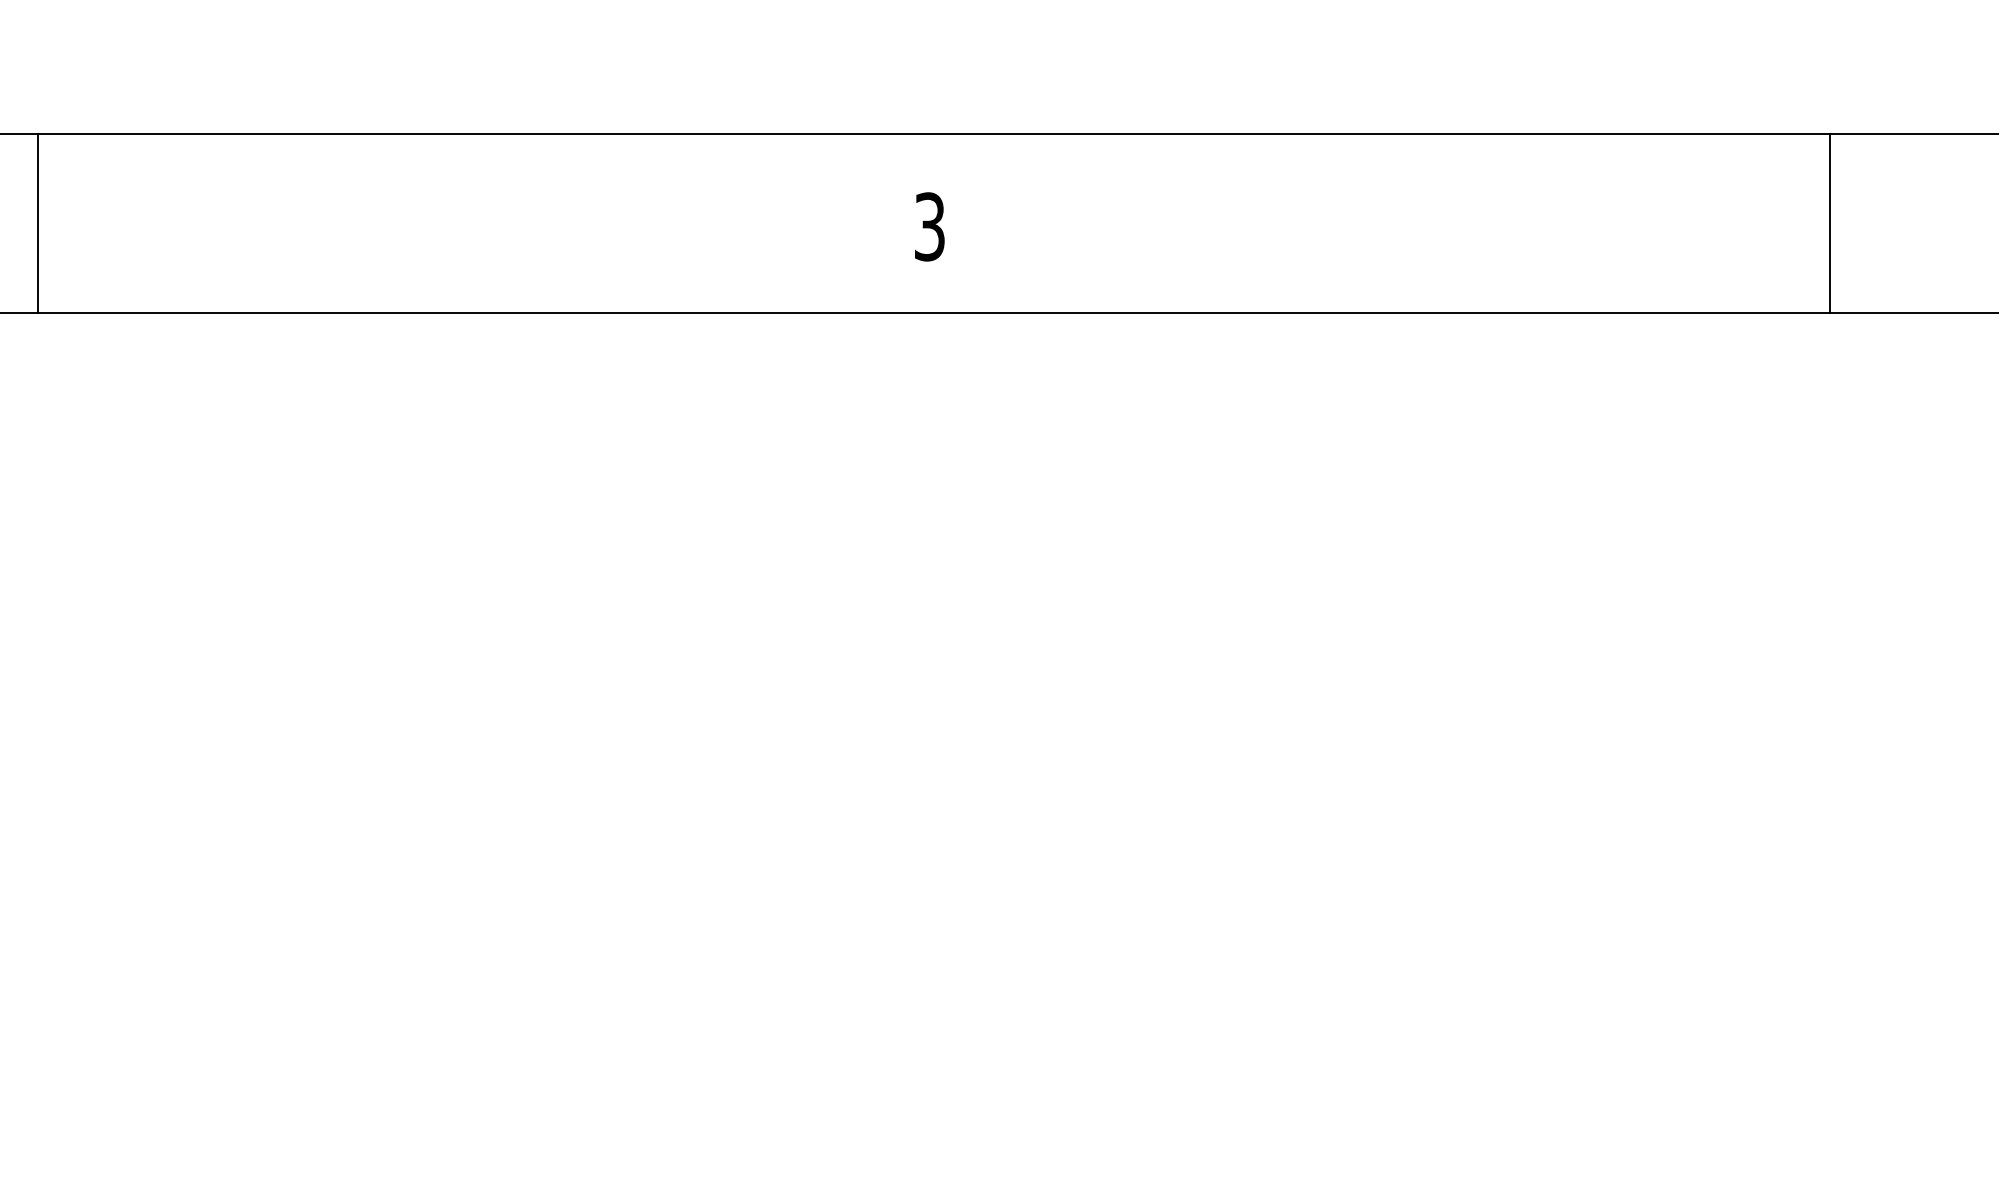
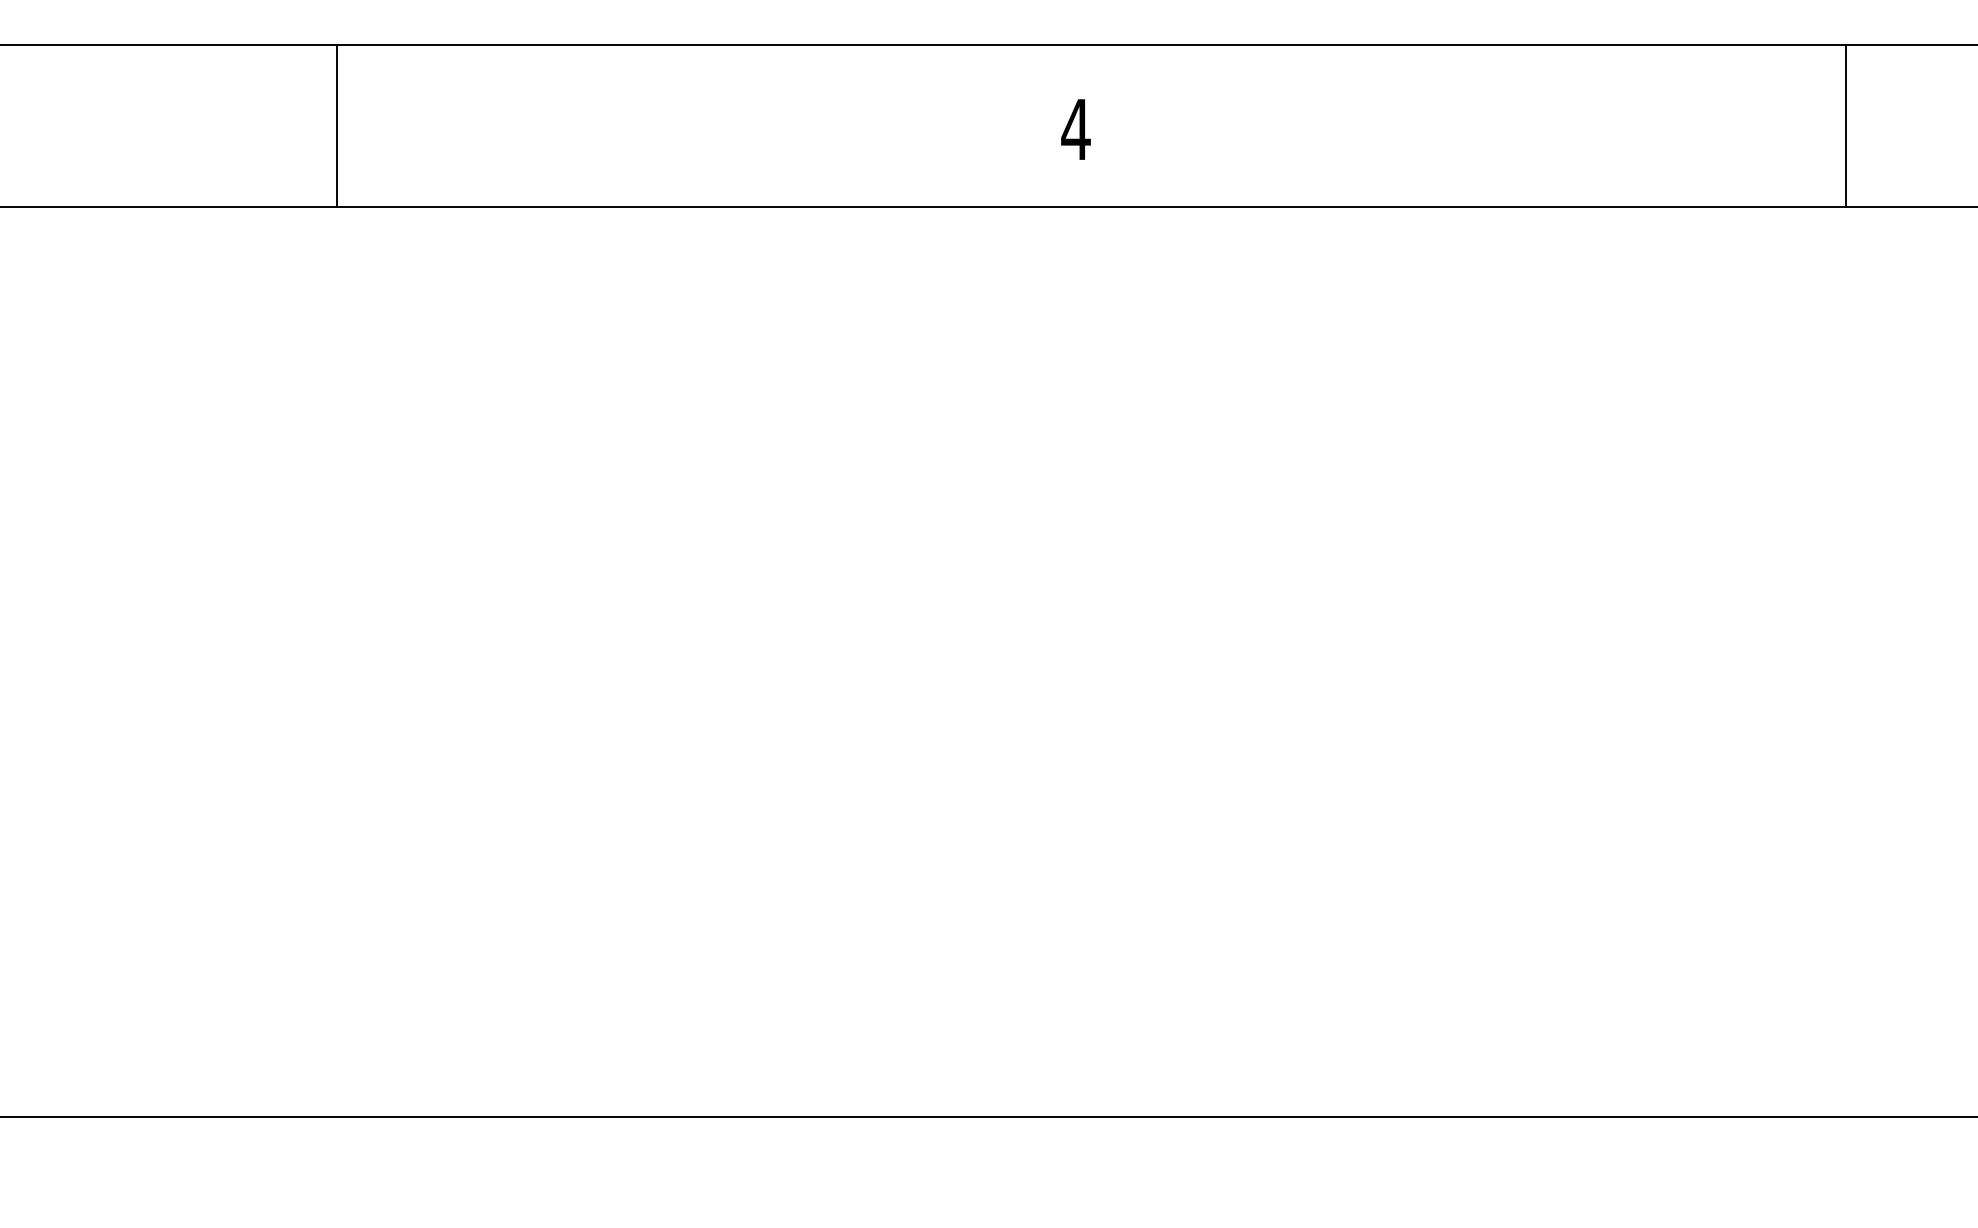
line: (38, 223) -> (337, 126), moved
line: (1830, 223) -> (1846, 126), moved
text: (929, 226) -> (1075, 129), 3 -> 4

